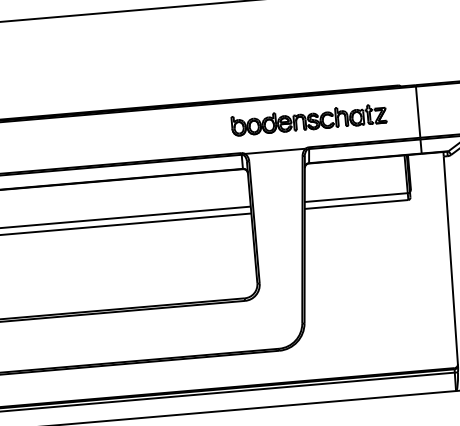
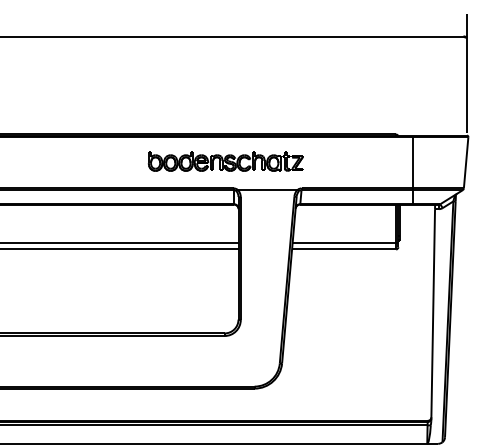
part: (308, 120) -> (225, 161), moved

